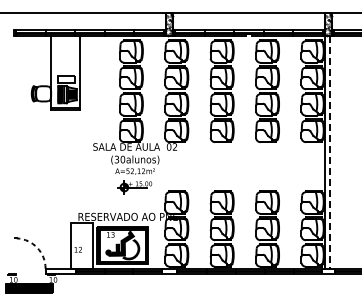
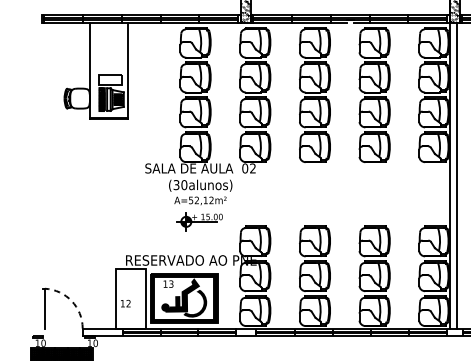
line: (330, 152) -> (457, 175), dashed -> solid
line: (16, 253) -> (44, 308), added

